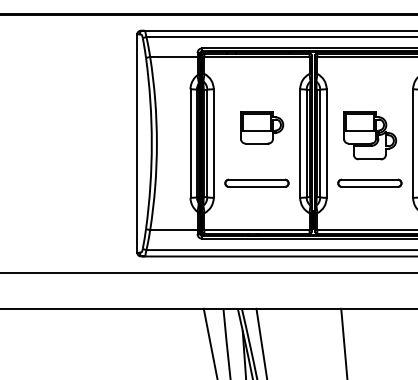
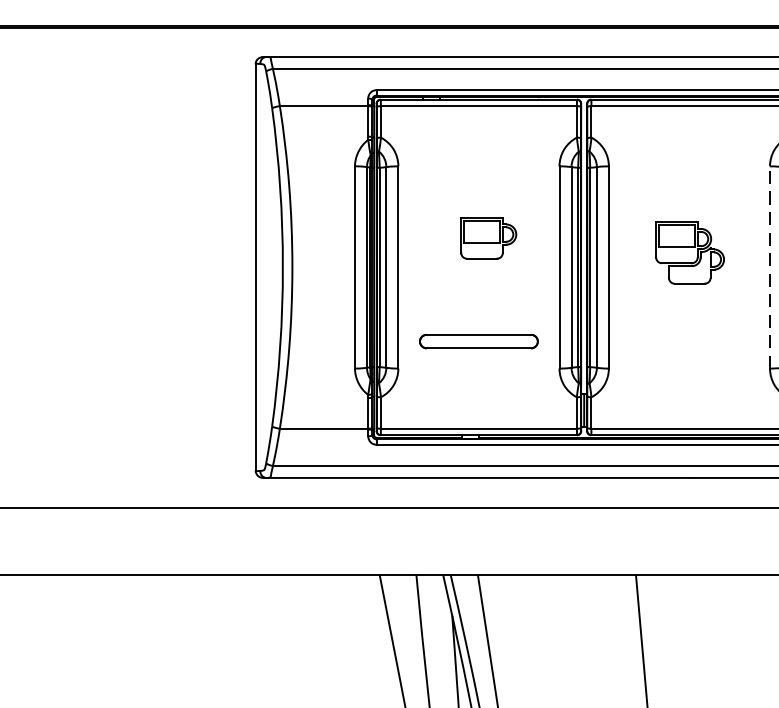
part: (262, 127) -> (489, 237), size x0.7
part: (370, 135) -> (690, 252), size x0.7
line: (413, 143) -> (770, 267), solid -> dashed
part: (369, 182) -> (688, 340), removed

